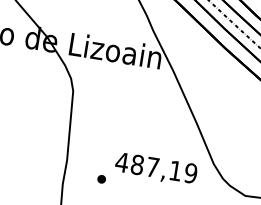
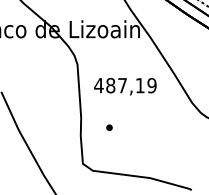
text: (156, 169) -> (125, 86), moved

